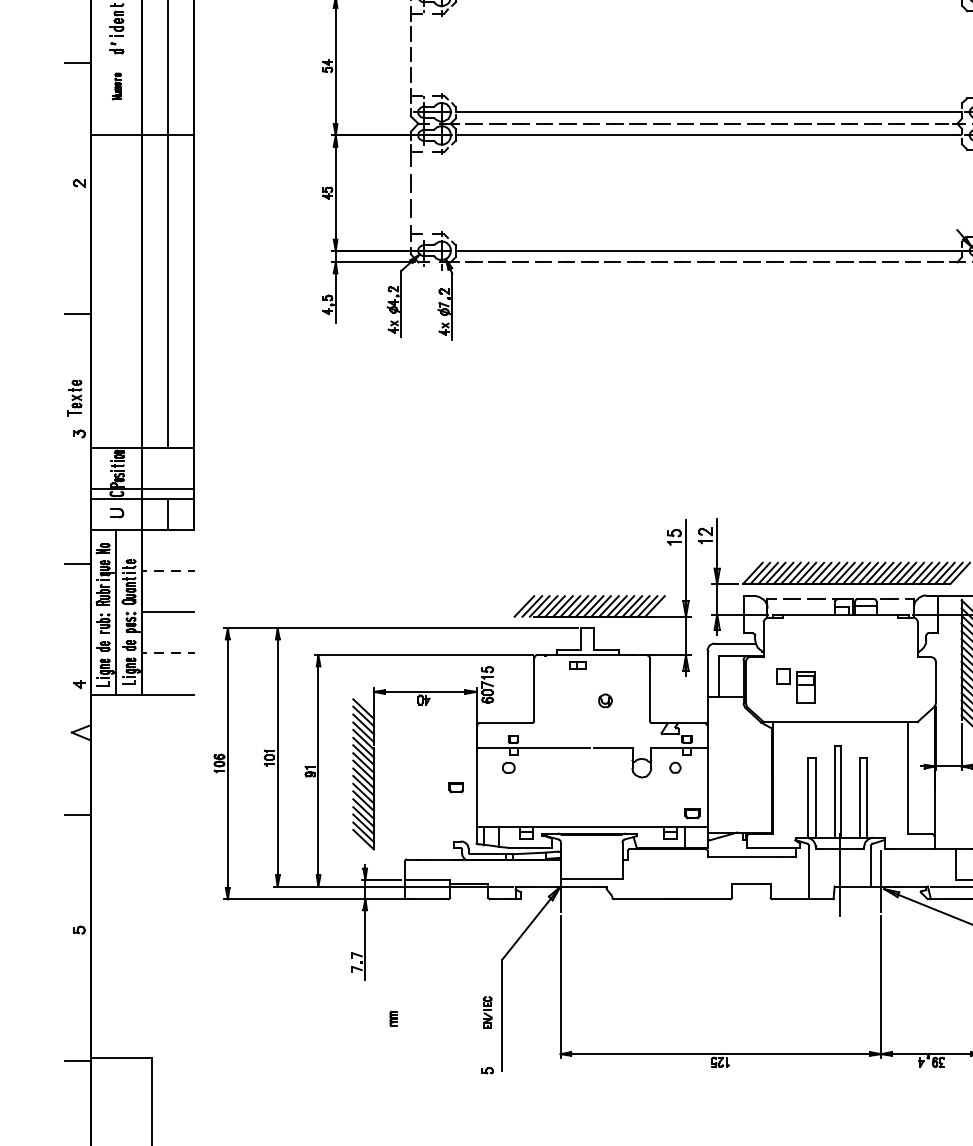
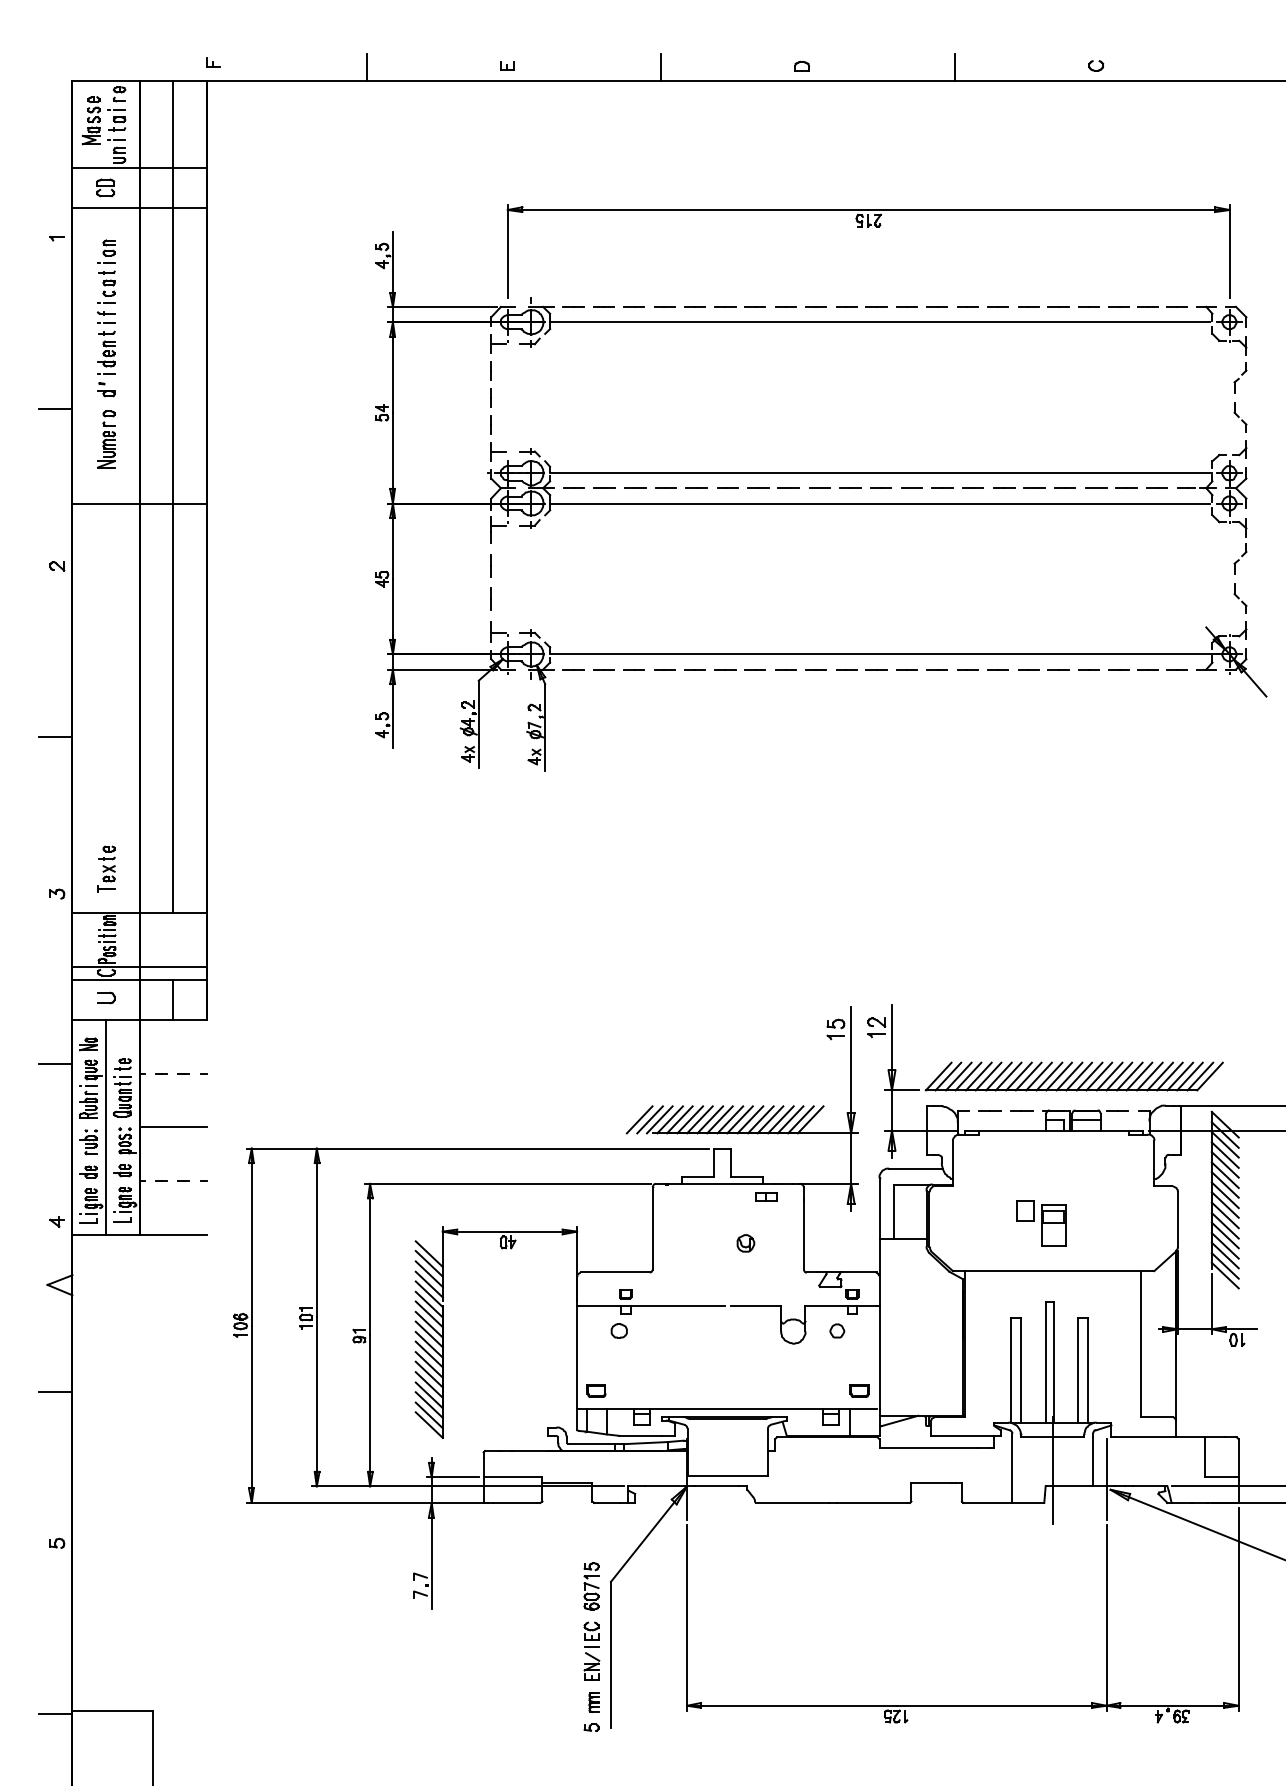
part: (116, 86) -> (106, 439), size x1.67
part: (74, 397) -> (106, 868), moved
part: (577, 665) -> (766, 1196), moved
part: (487, 684) -> (591, 1586), moved
part: (796, 685) -> (1041, 1223), moved
part: (456, 787) -> (596, 1390), moved
part: (487, 1011) -> (591, 1650), size x1.43
part: (393, 1018) -> (593, 1702), moved

